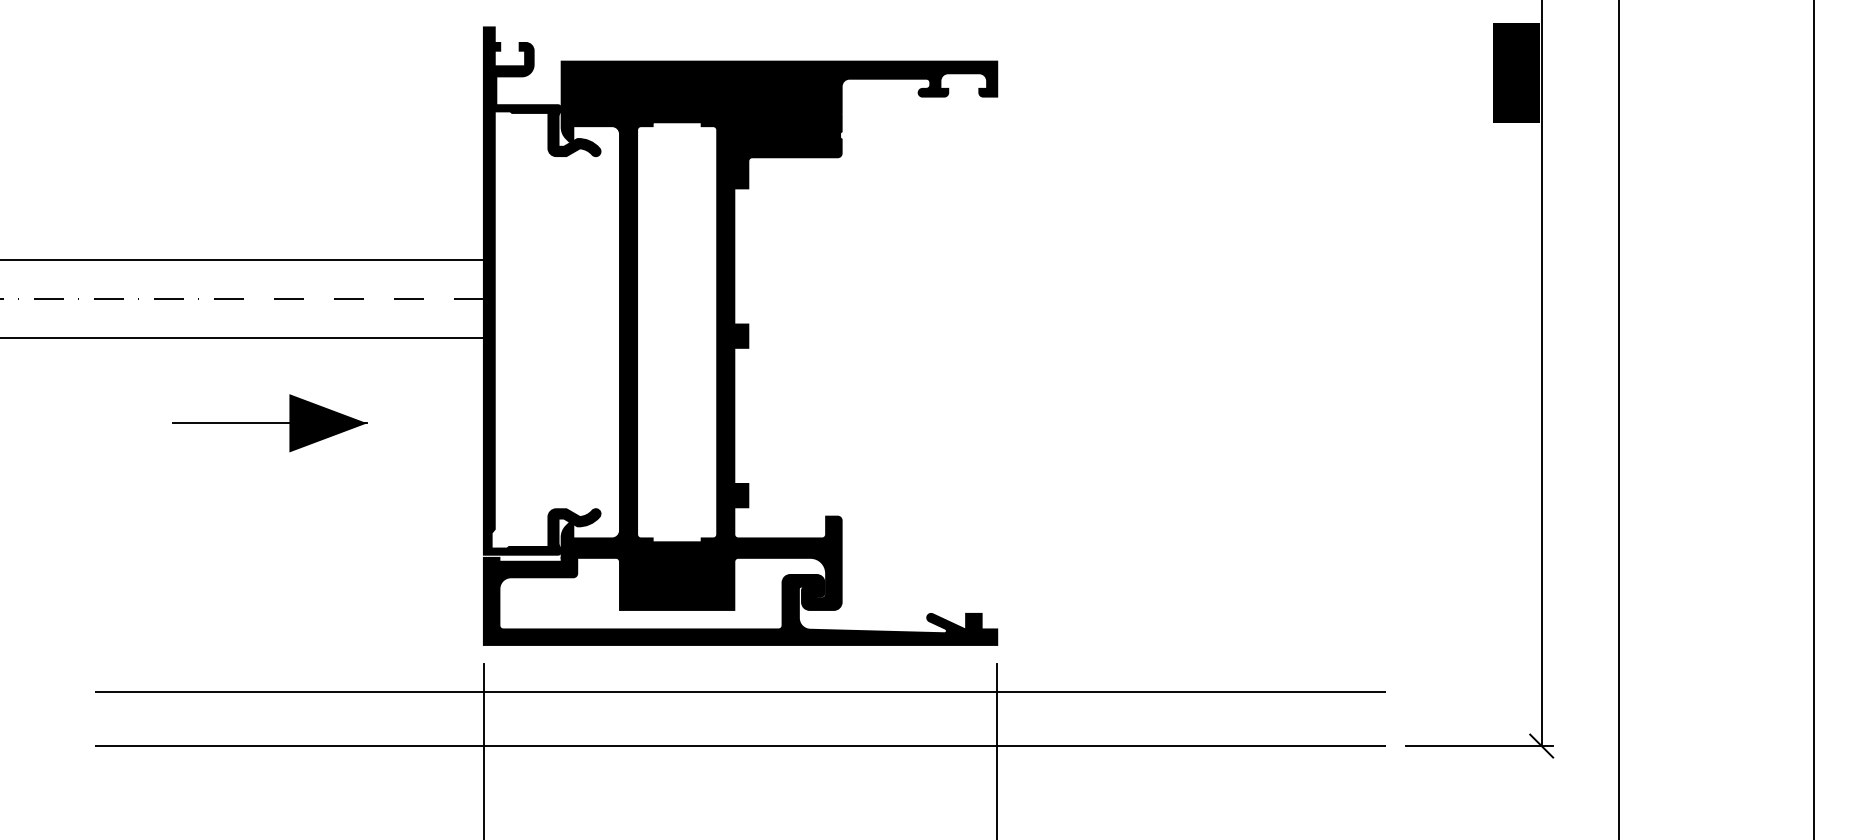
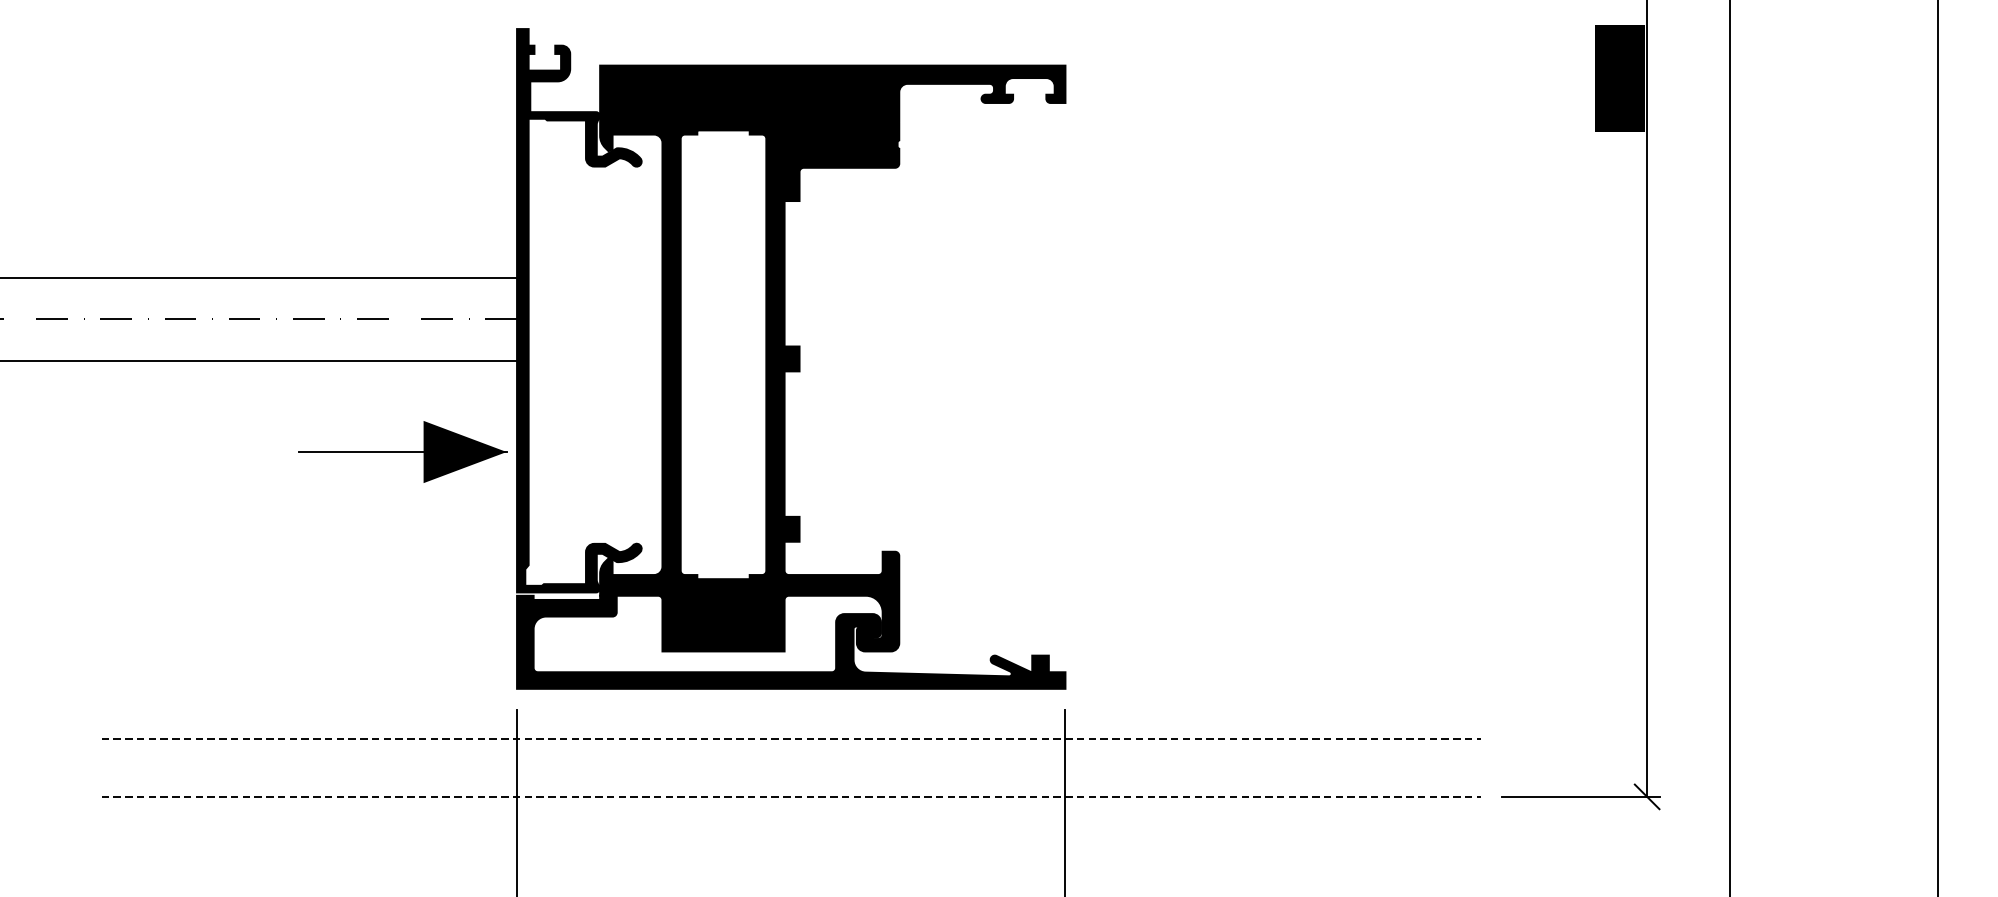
part: (269, 423) -> (402, 452), moved
line: (740, 691) -> (791, 738), solid -> dashed
line: (740, 746) -> (791, 797), solid -> dashed

